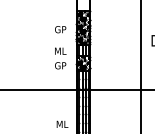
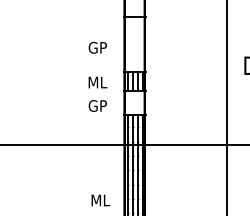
hatch: (83, 27) -> (134, 44), removed
hatch: (83, 63) -> (134, 102), removed

